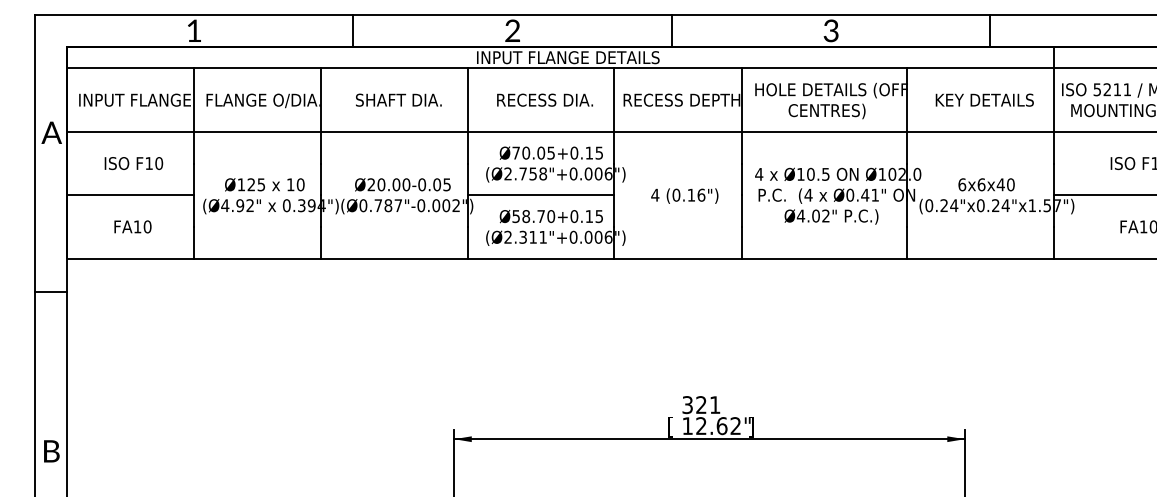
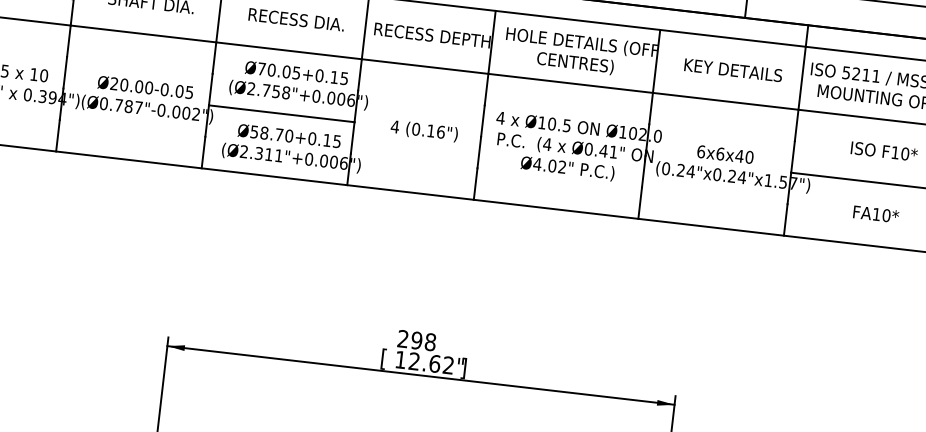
text: (701, 405) -> (416, 341), 321 -> 298

